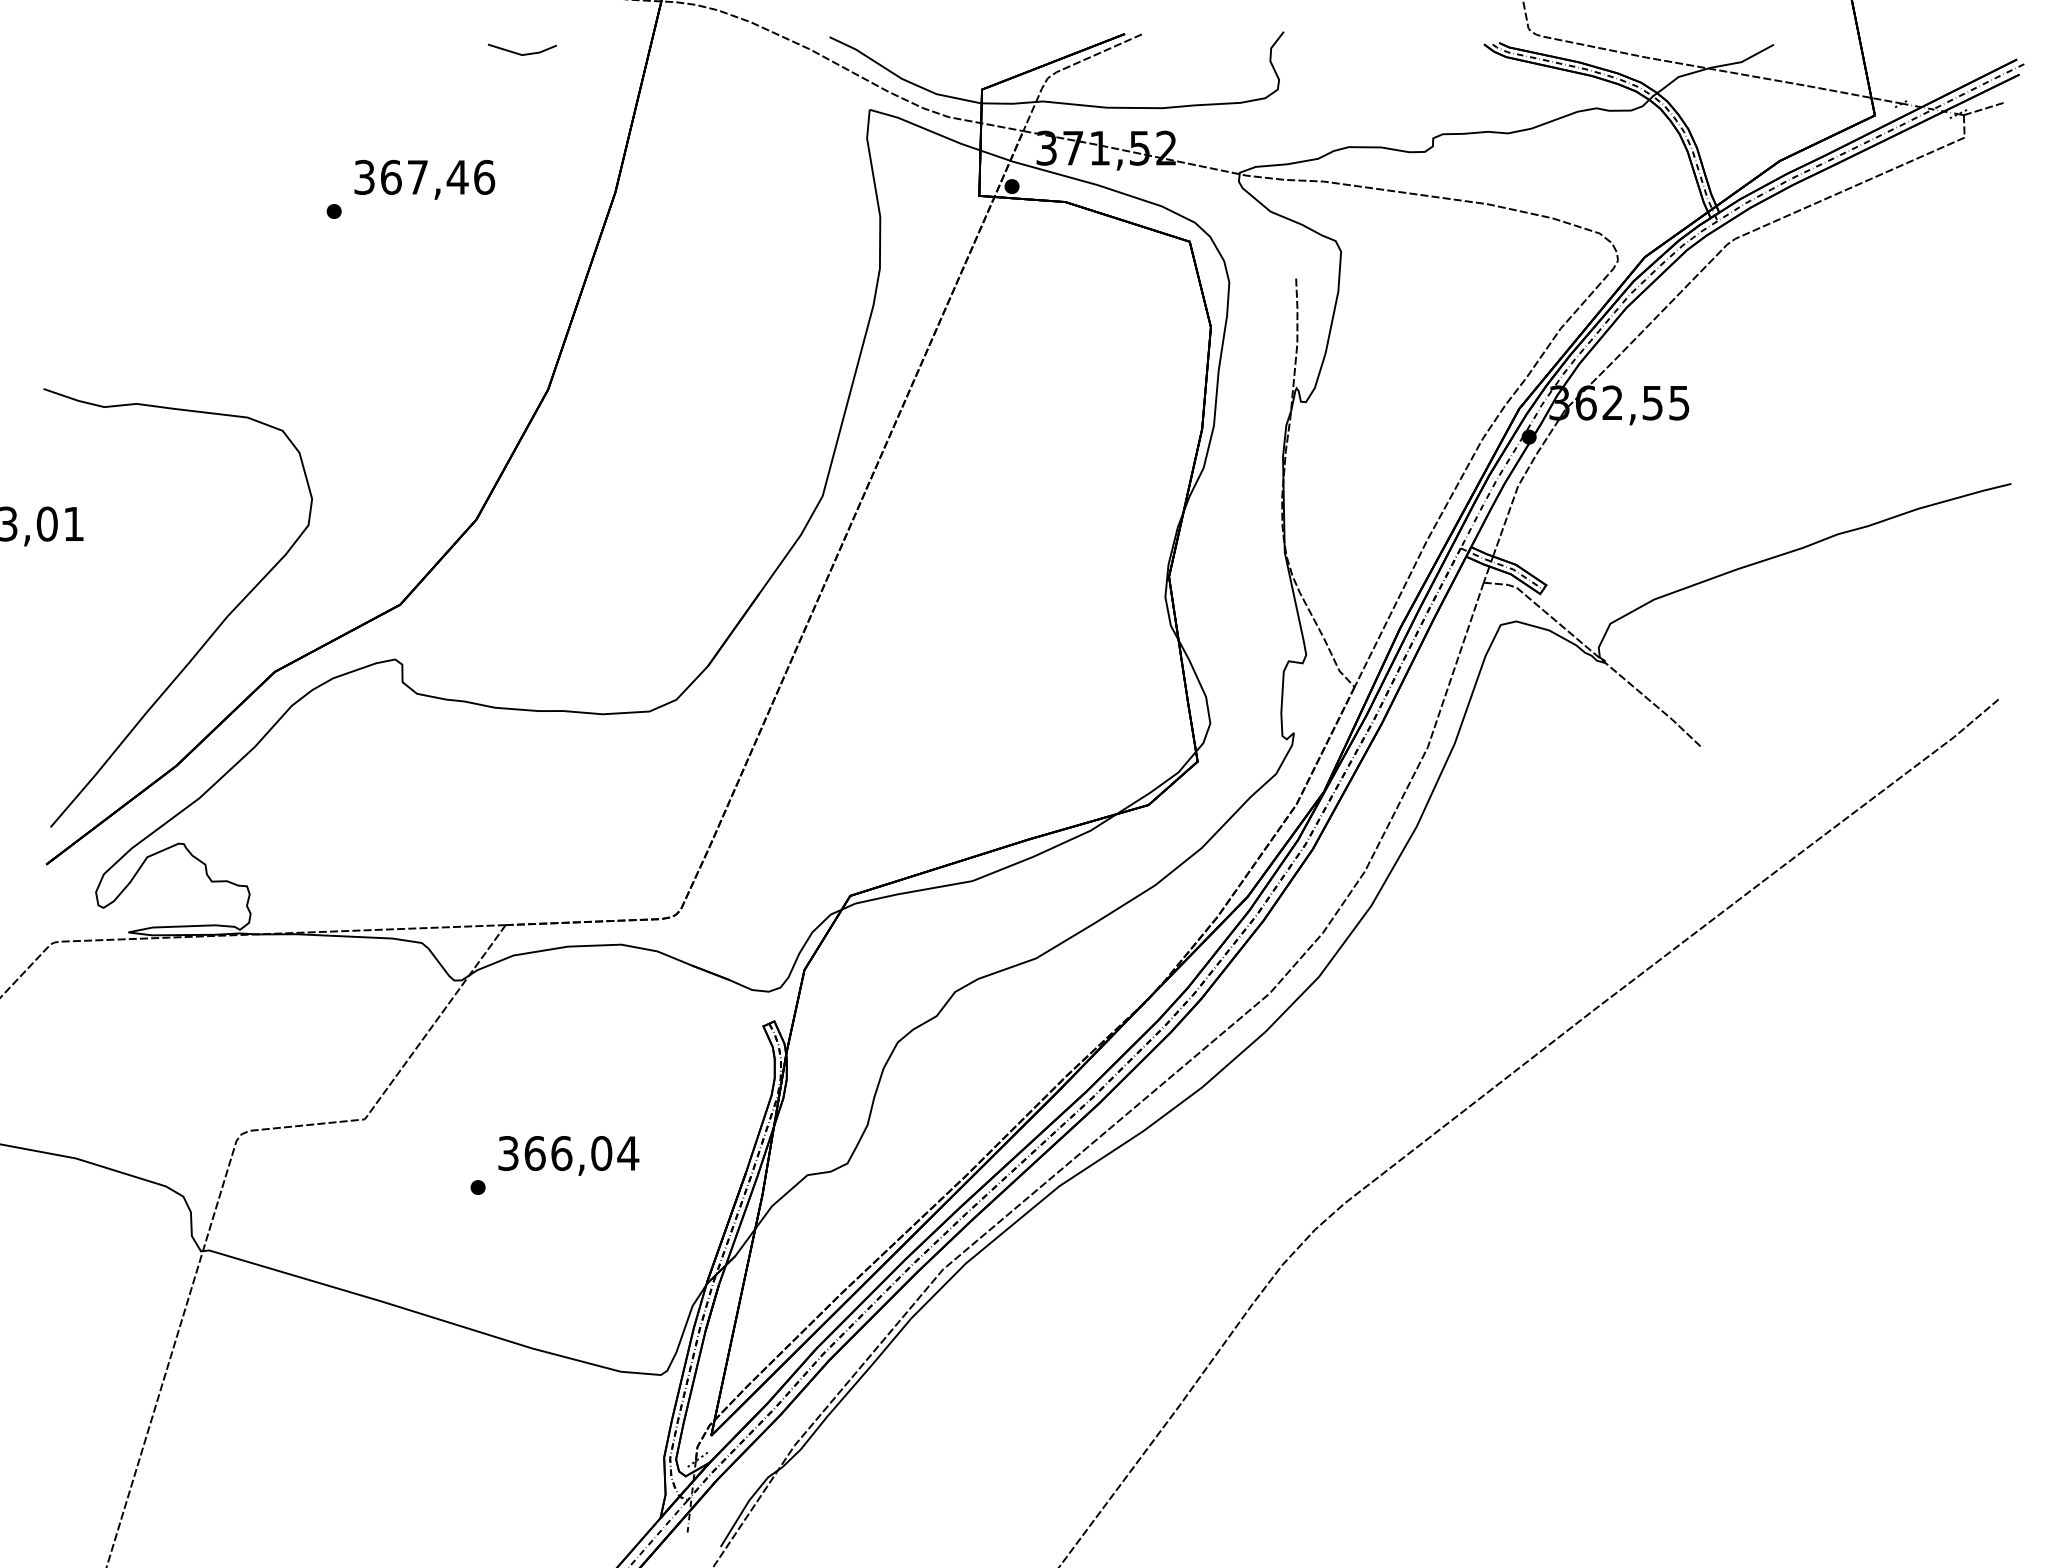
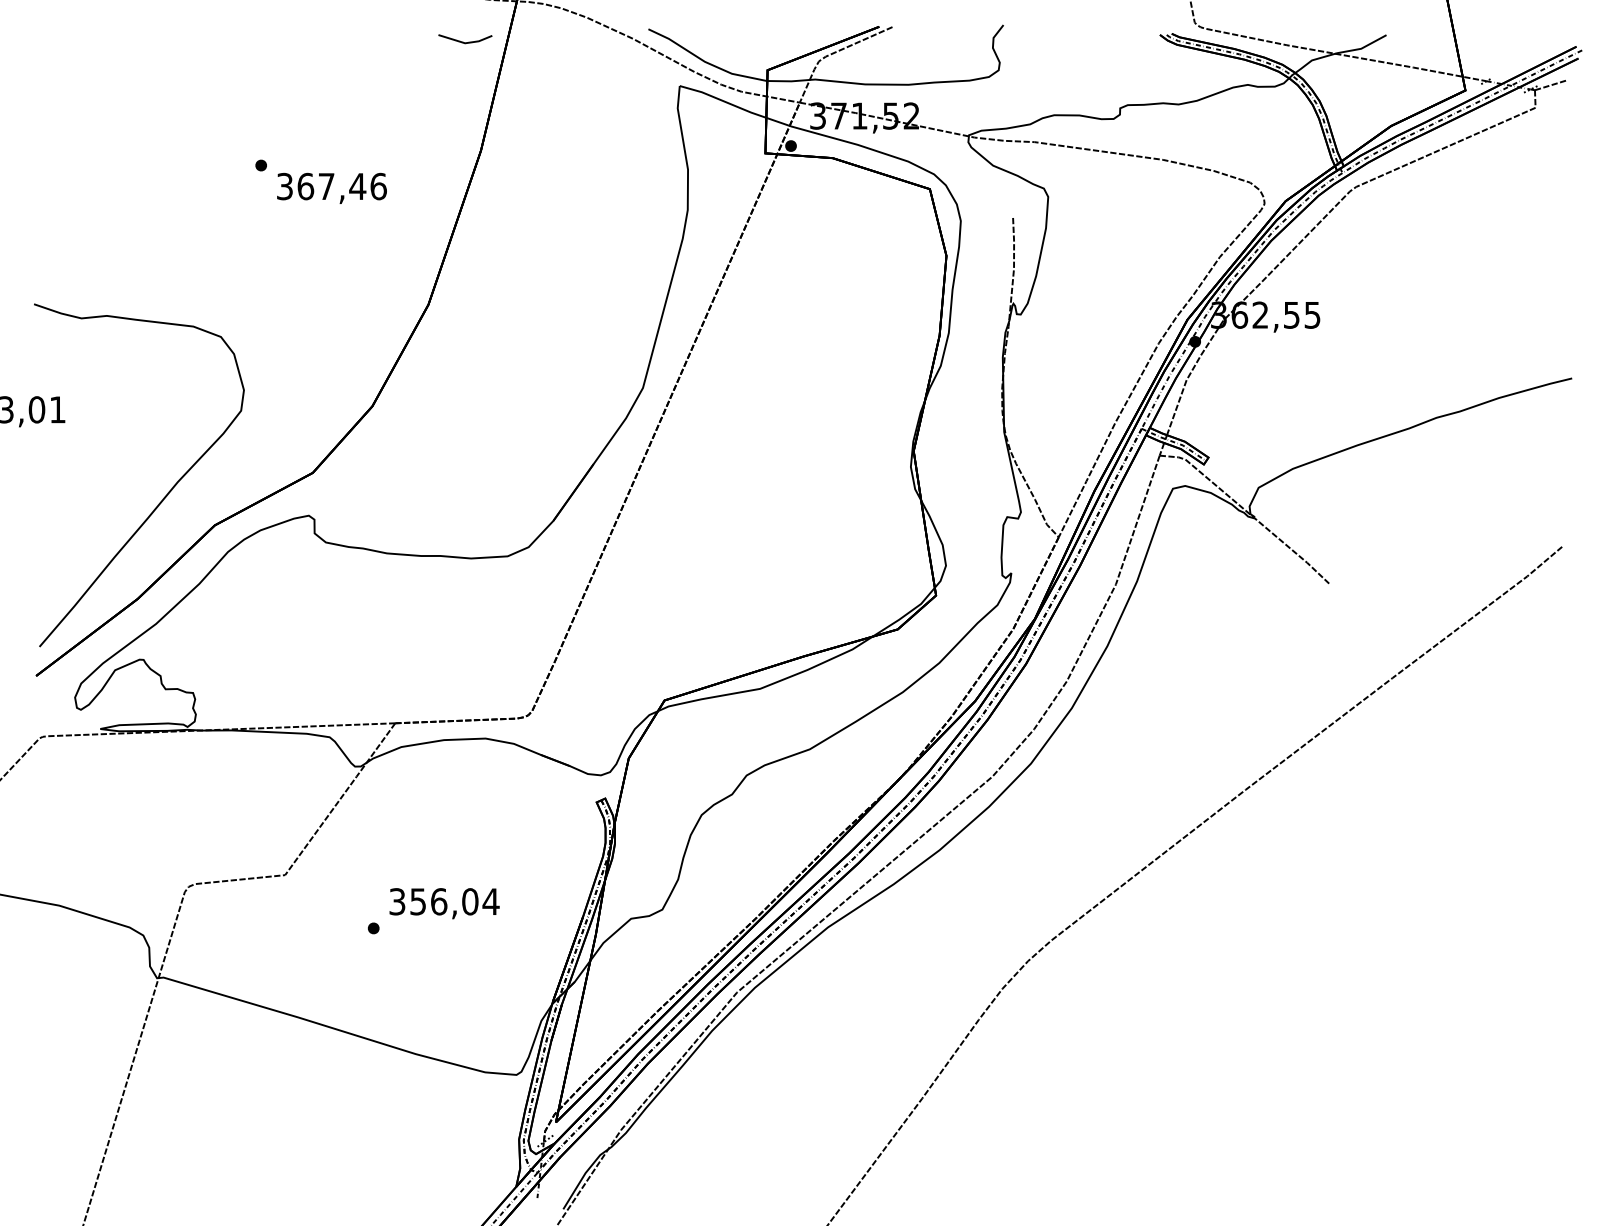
line: (520, 53) -> (463, 42), moved
text: (424, 179) -> (331, 188), moved
text: (534, 1153) -> (417, 901), 366,04 -> 356,04

